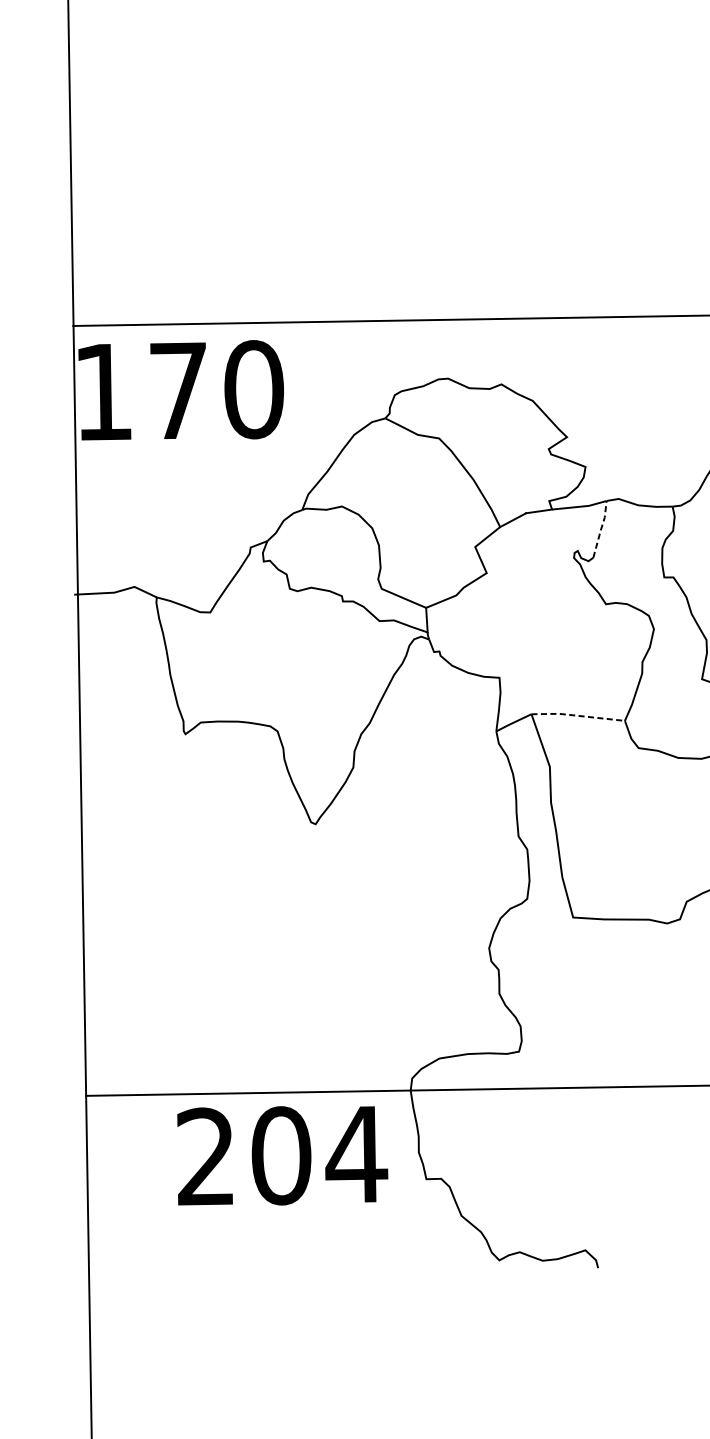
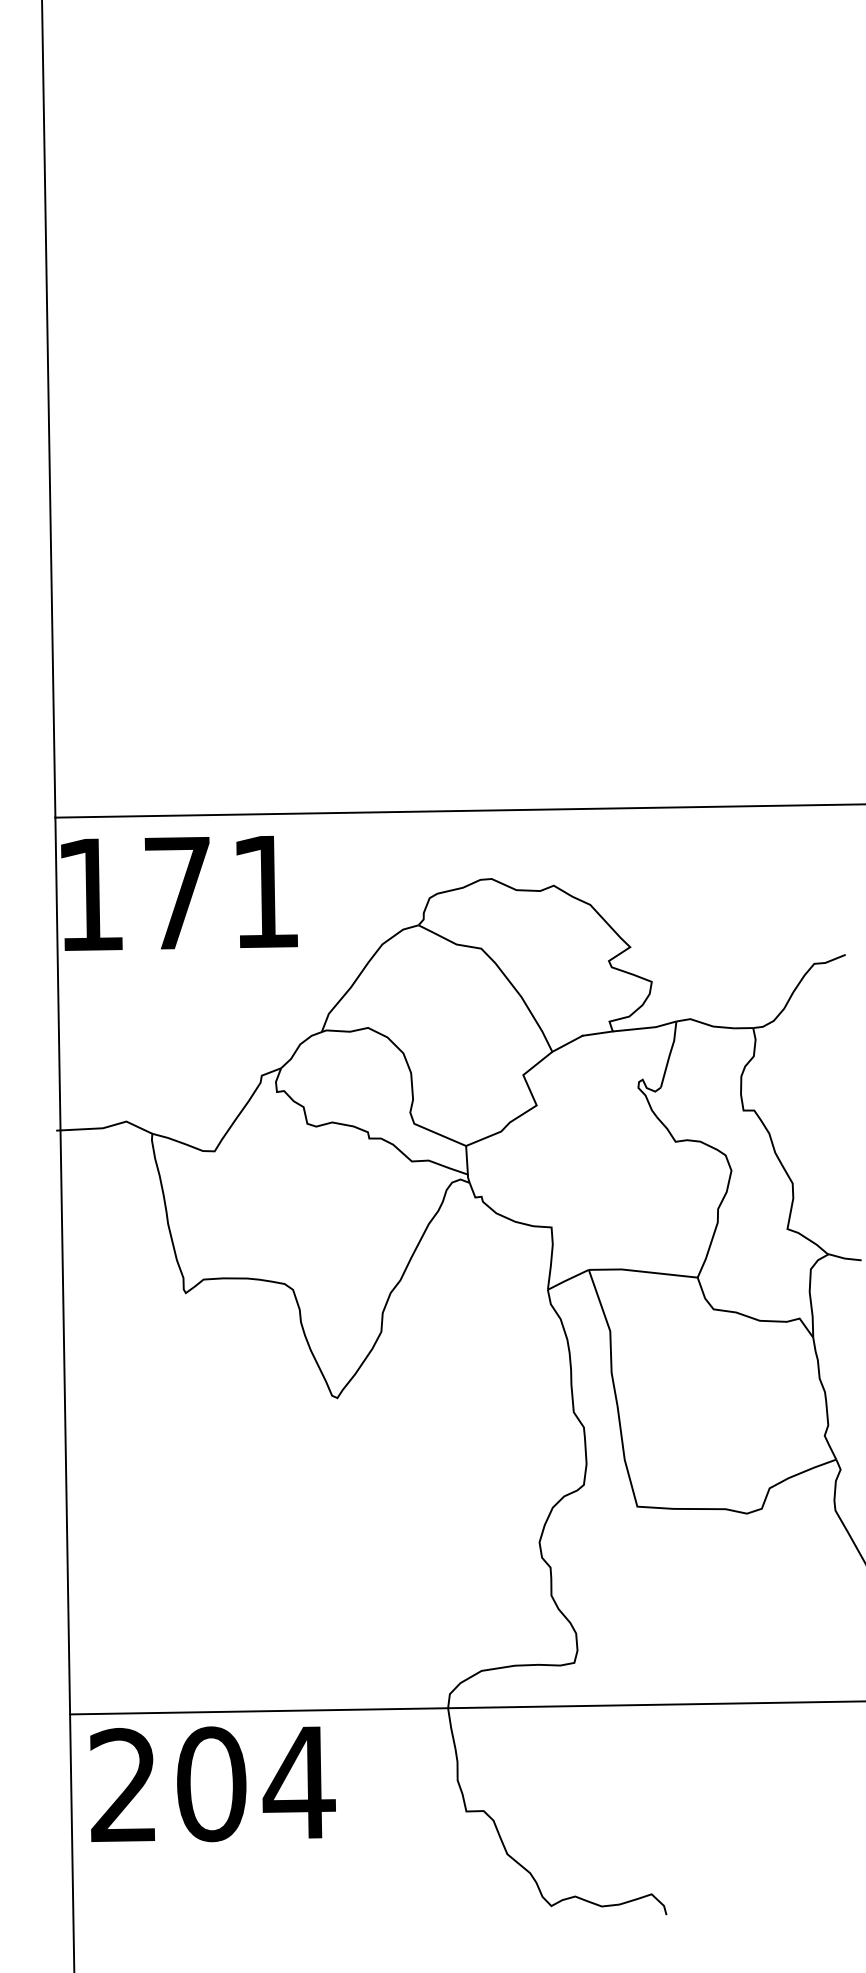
text: (253, 389) -> (265, 891), 170 -> 171
line: (600, 529) -> (669, 1054), dashed -> solid
line: (578, 715) -> (643, 1271), dashed -> solid
text: (282, 1156) -> (212, 1784), moved

